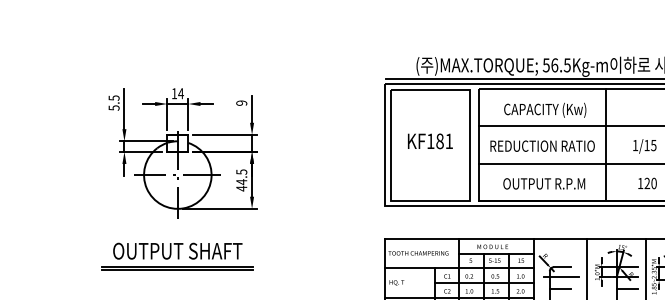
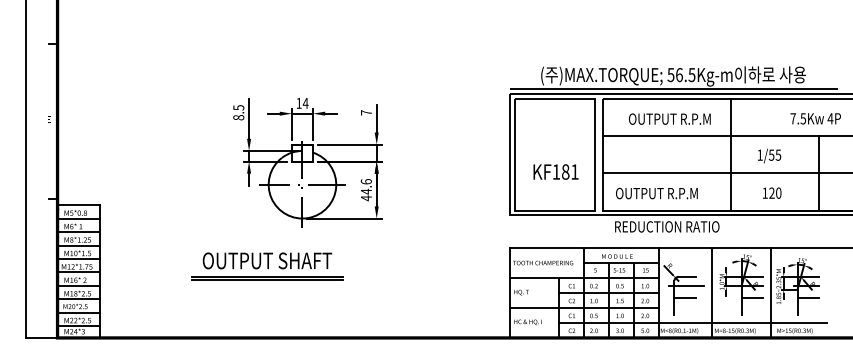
text: (240, 102) -> (365, 112), 9 -> 7
text: (113, 107) -> (238, 117), 5.5 -> 8.5
text: (544, 109) -> (669, 119), CAPACITY (Kw) -> OUTPUT R.P.M
text: (429, 140) -> (555, 171), moved
text: (646, 144) -> (771, 154), 1/15 -> 1/55
text: (542, 145) -> (667, 226), moved
text: (240, 171) -> (365, 181), 44.5 -> 44.6
text: (543, 183) -> (656, 193), moved
part: (177, 256) -> (267, 266), moved

